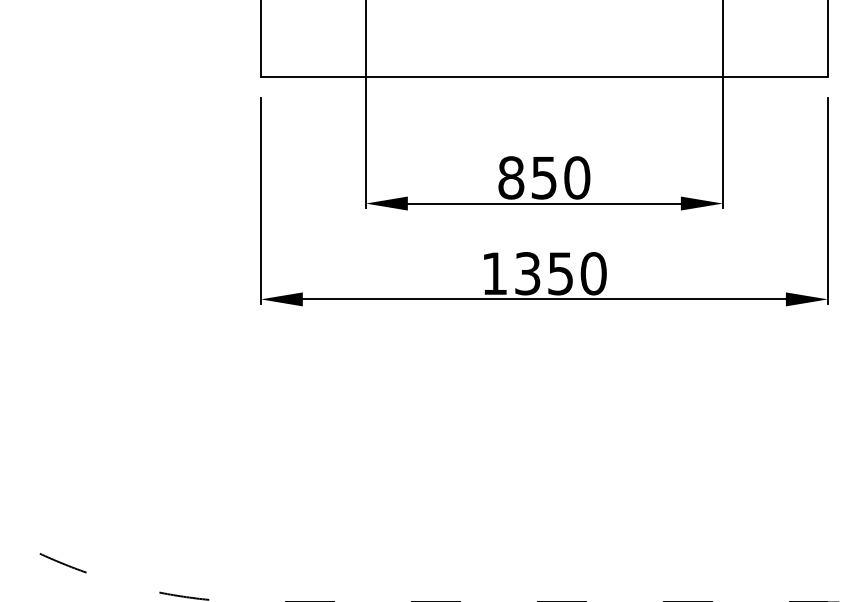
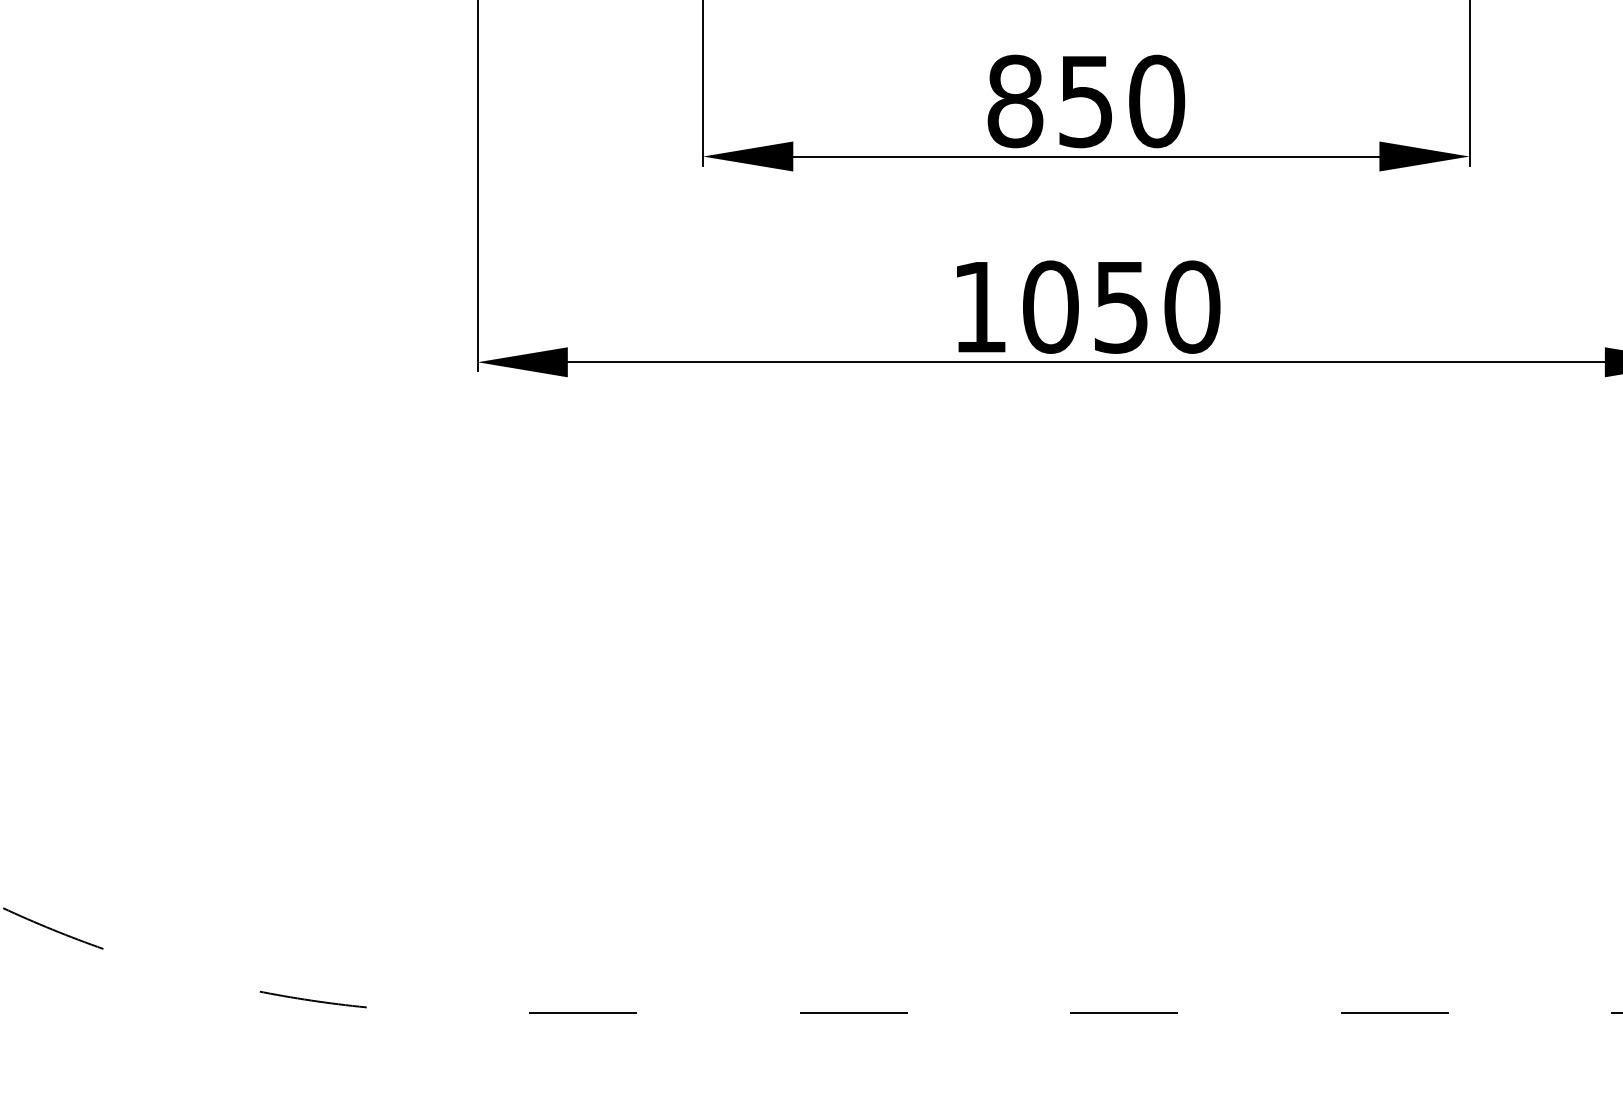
text: (527, 273) -> (1050, 306), 1350 -> 1050

